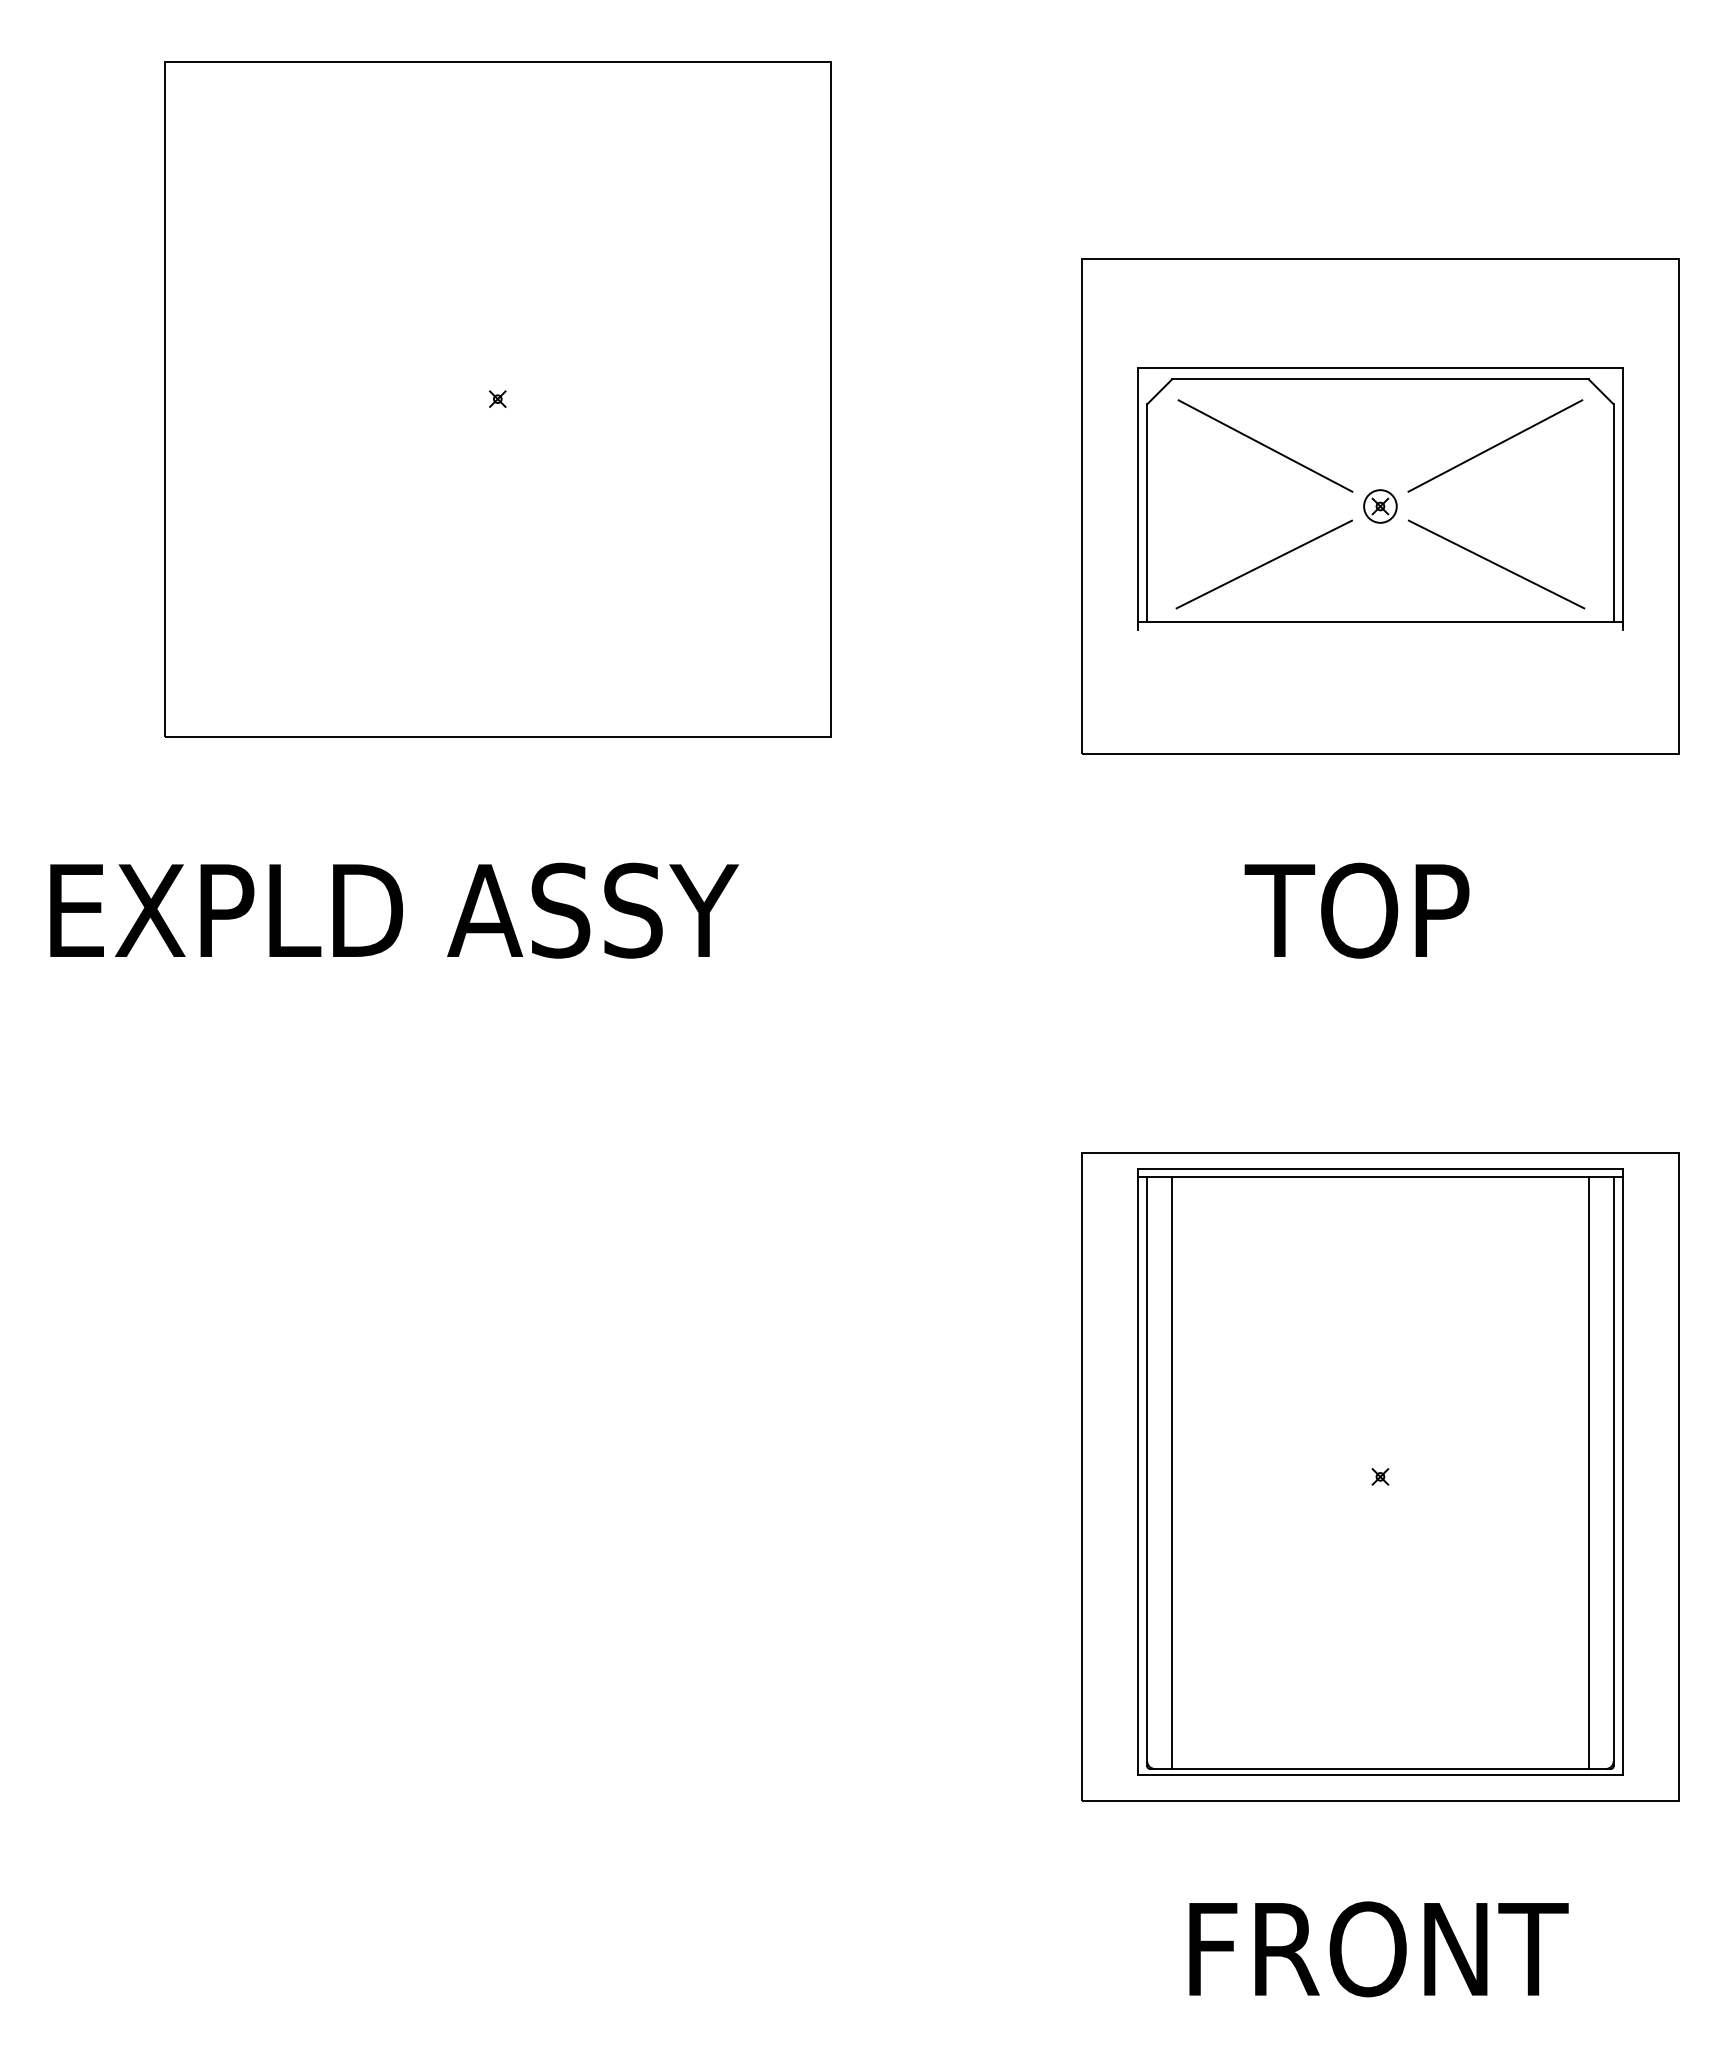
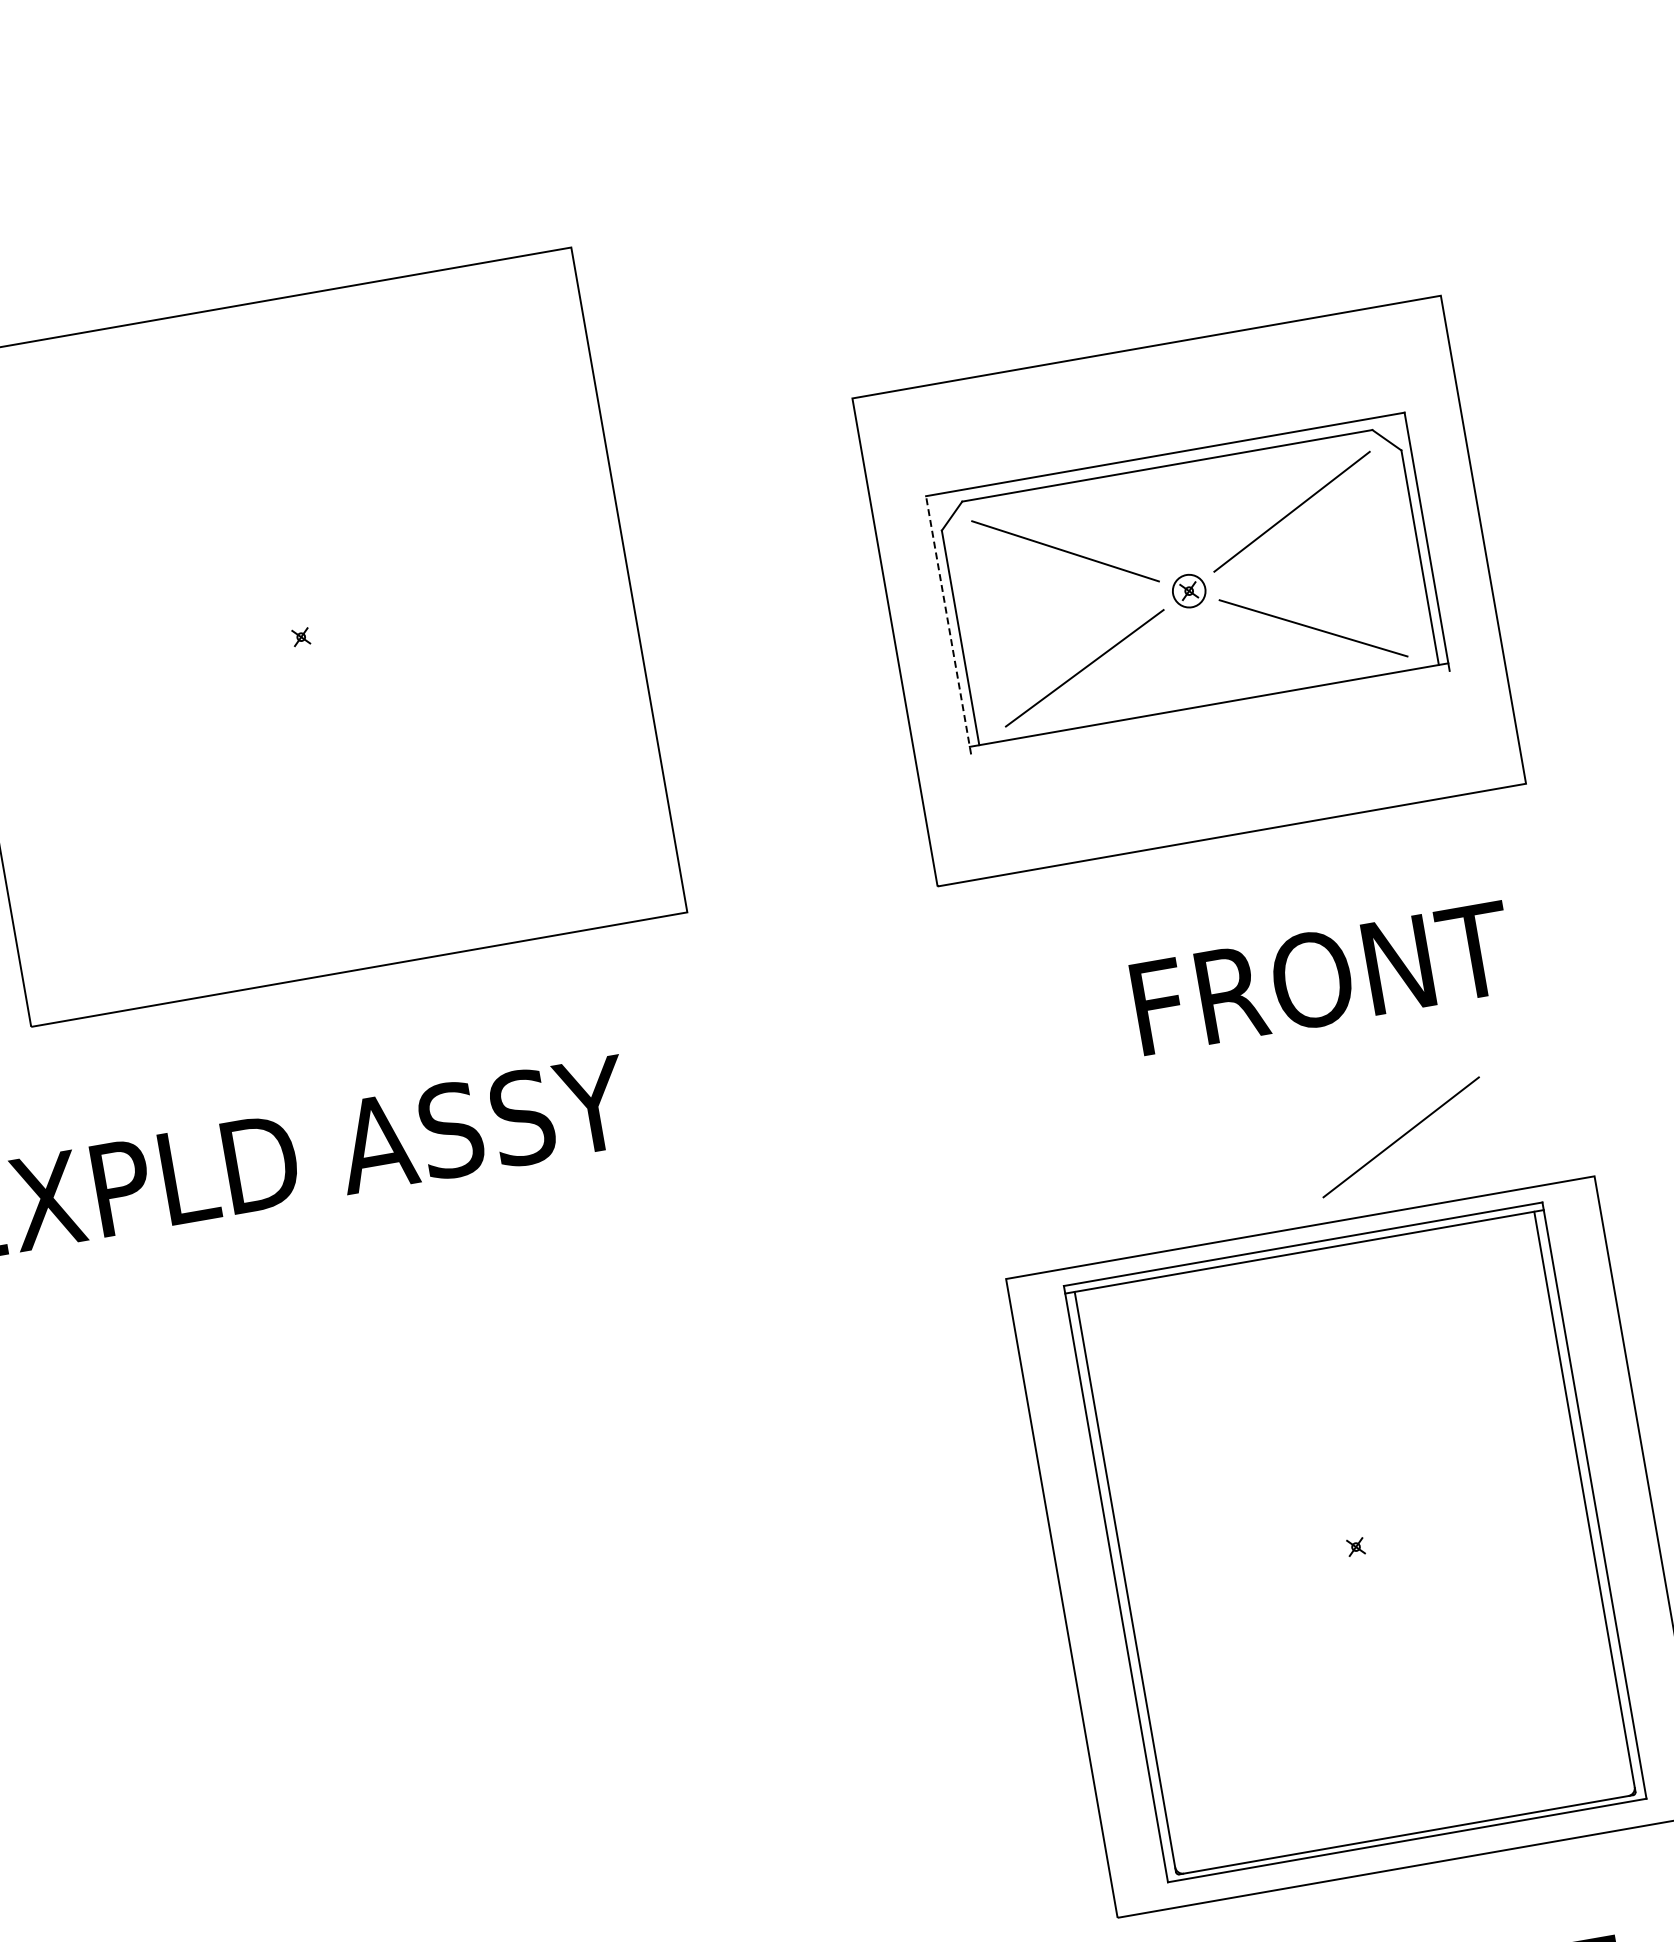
line: (1137, 498) -> (948, 625), solid -> dashed
text: (1439, 910) -> (1316, 978), TOP -> FRONT
line: (1495, 1080) -> (1401, 1136), added
line: (1172, 1472) -> (1150, 1578), removed
line: (1588, 1472) -> (1560, 1506), removed

